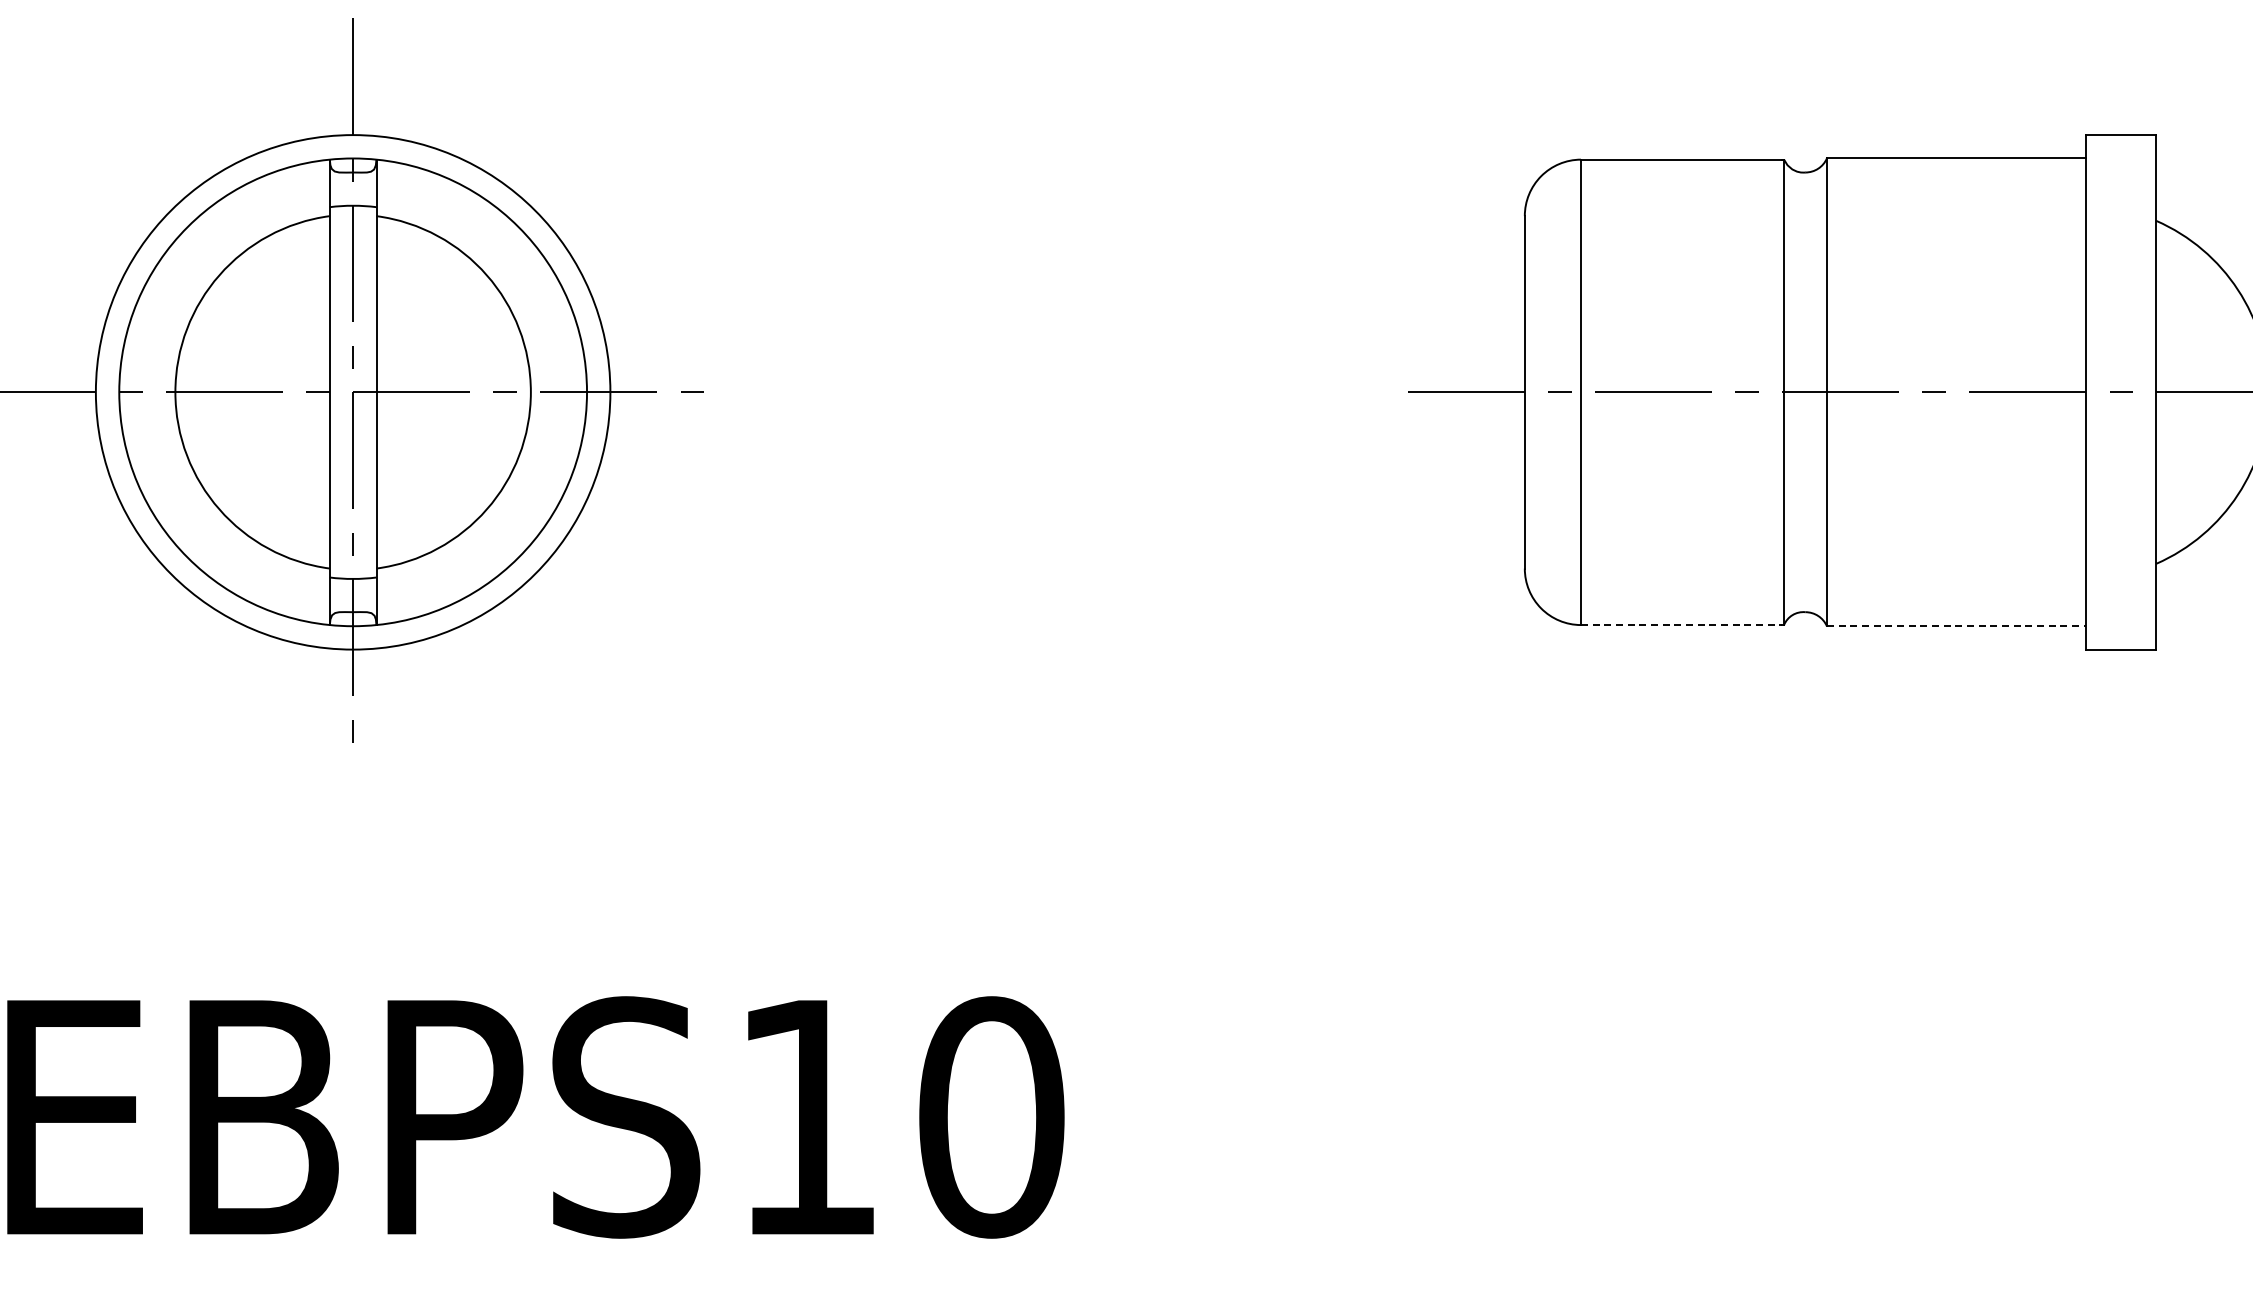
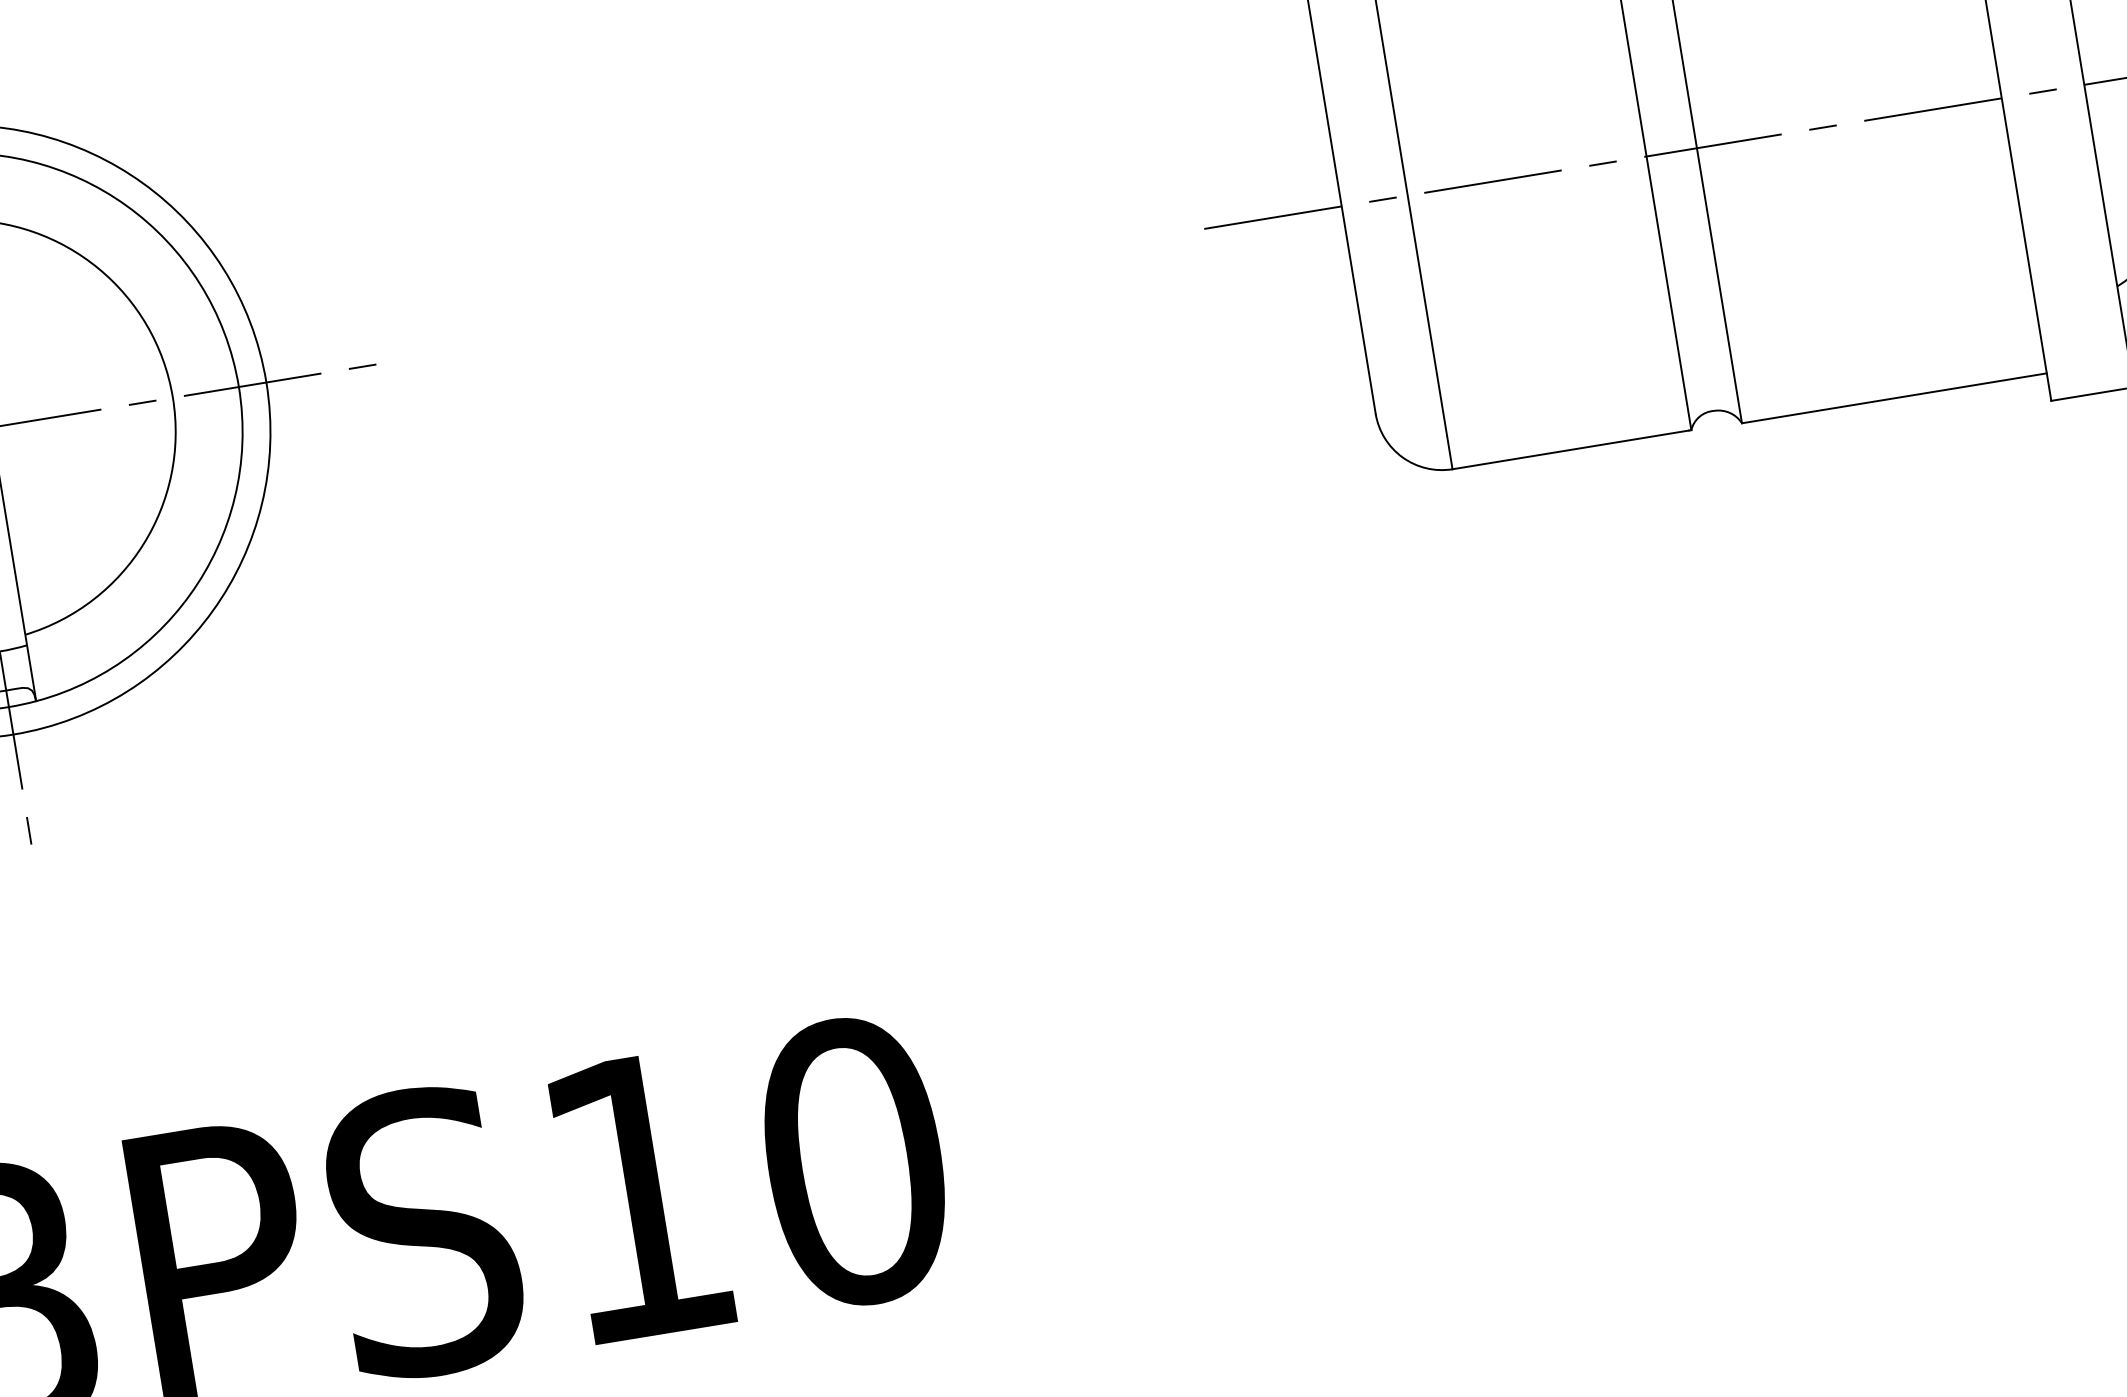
line: (1681, 625) -> (1570, 450), dashed -> solid
line: (1956, 626) -> (1894, 398), dashed -> solid

